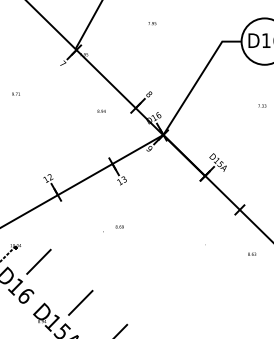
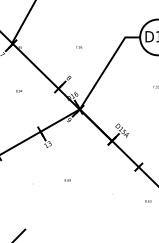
text: (152, 23) -> (79, 47), moved
text: (101, 110) -> (19, 90), moved
text: (119, 226) -> (67, 179), moved

